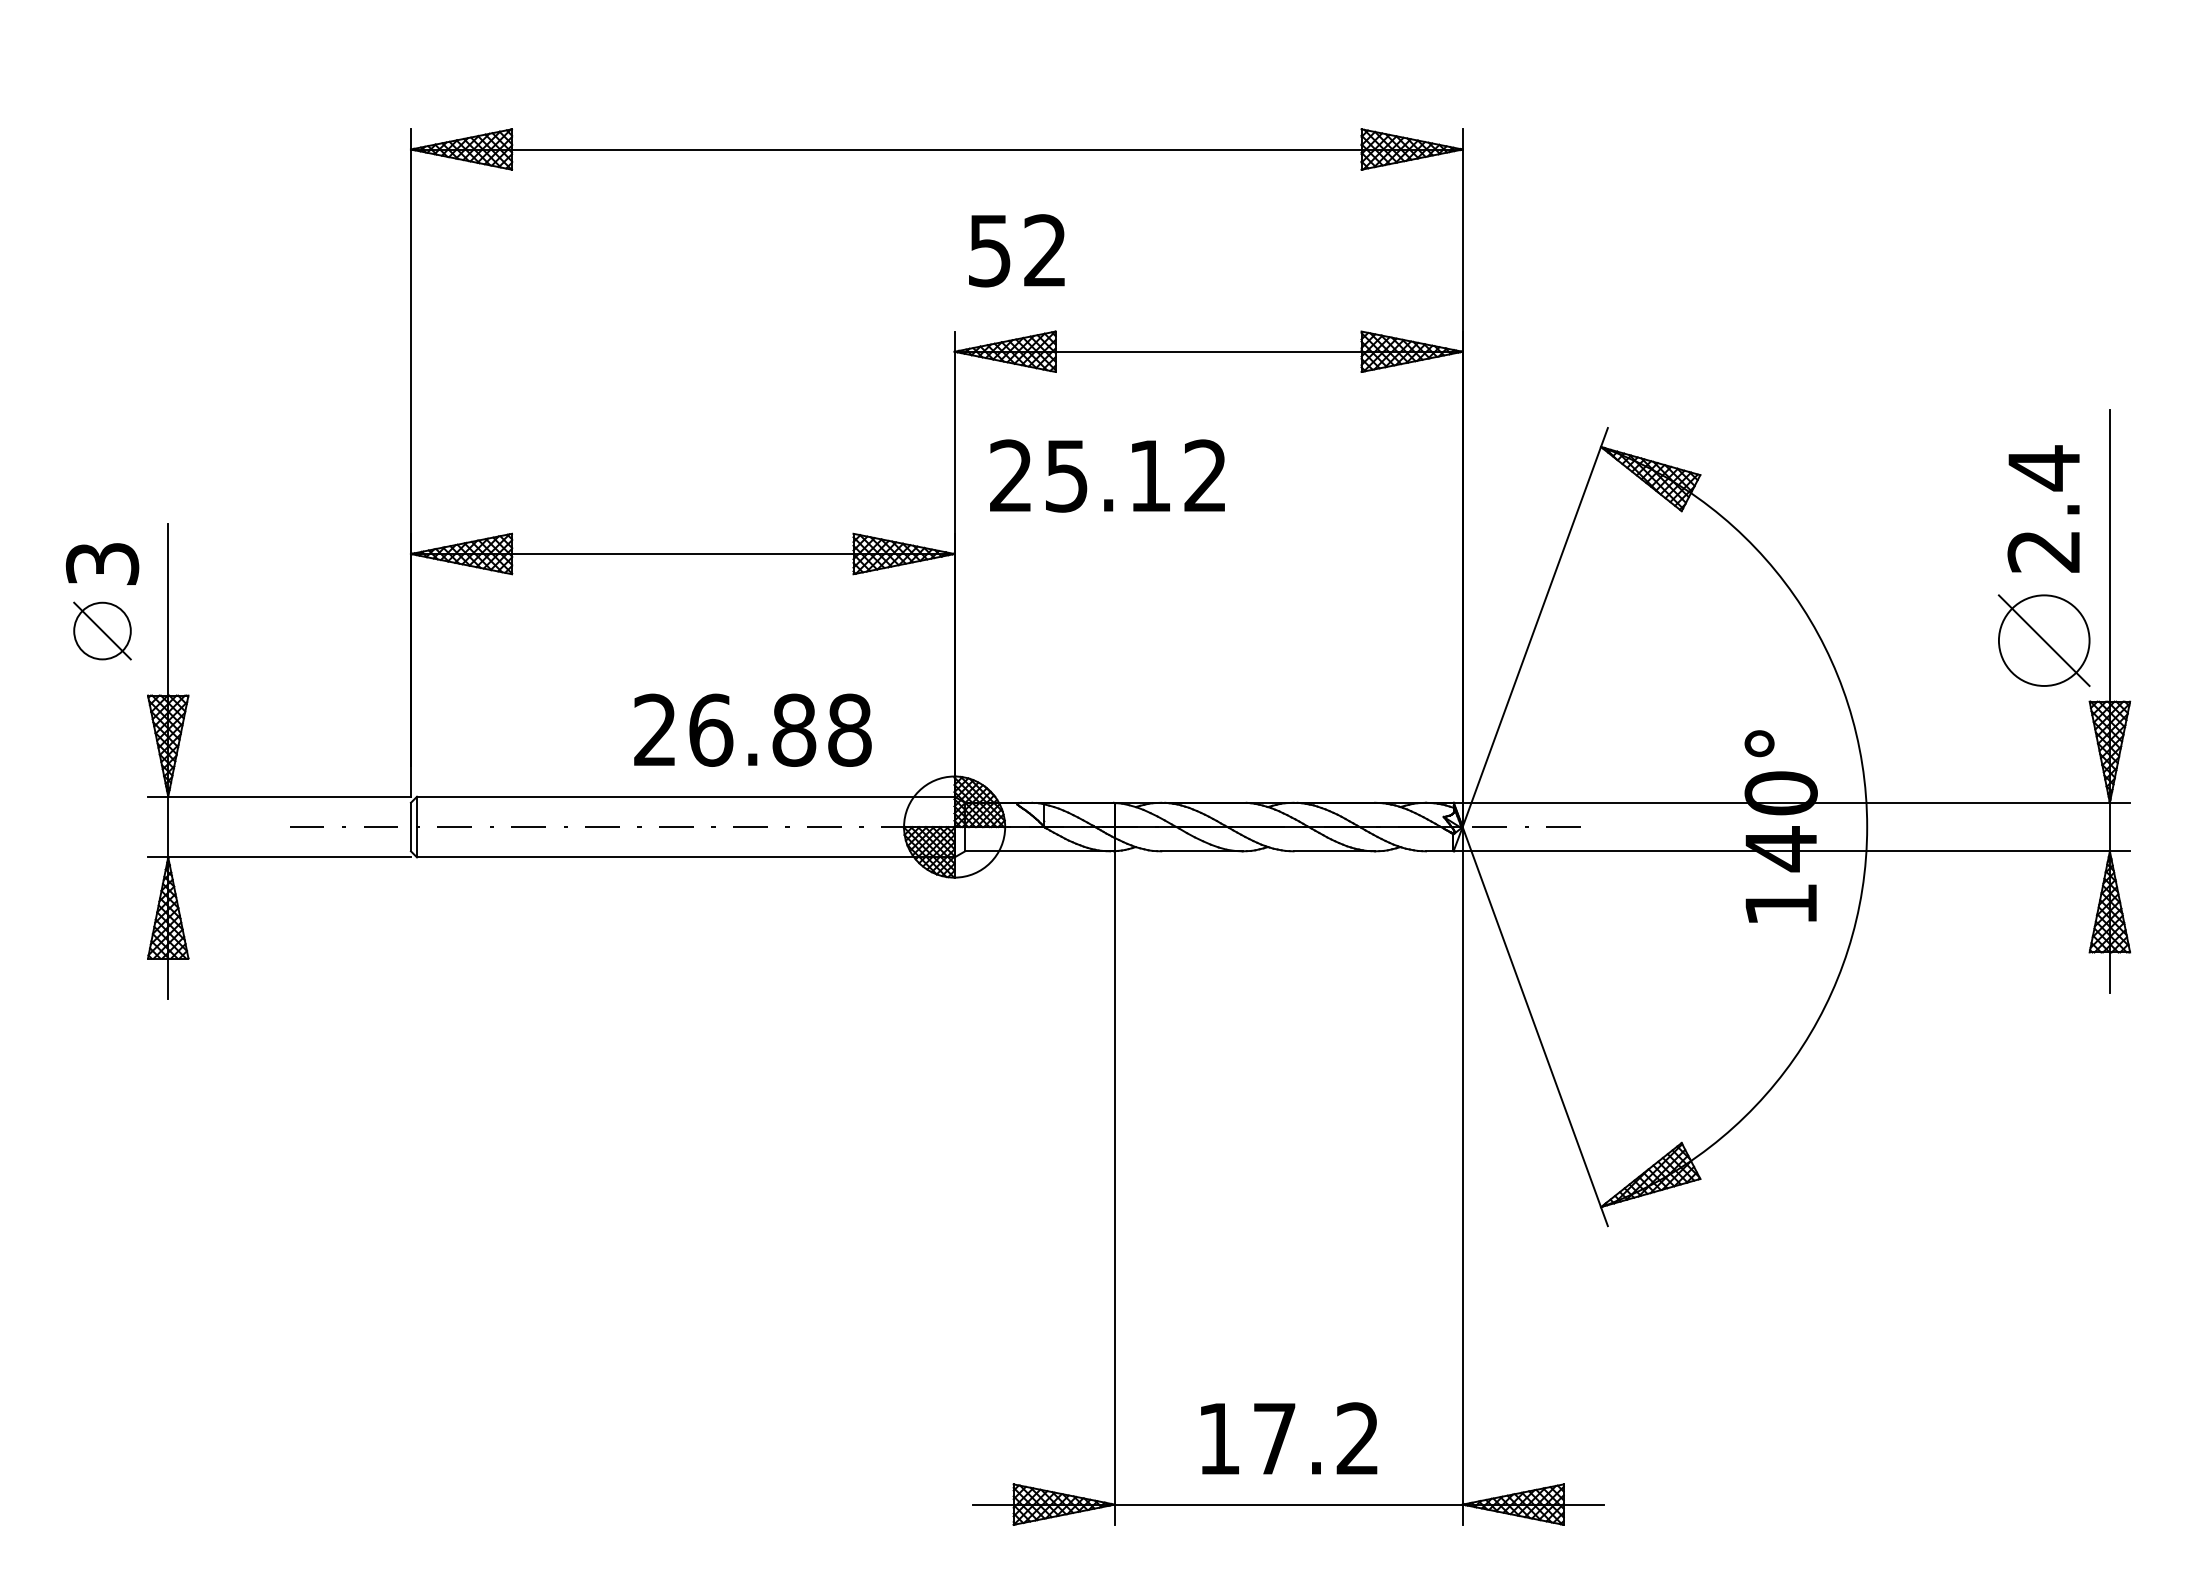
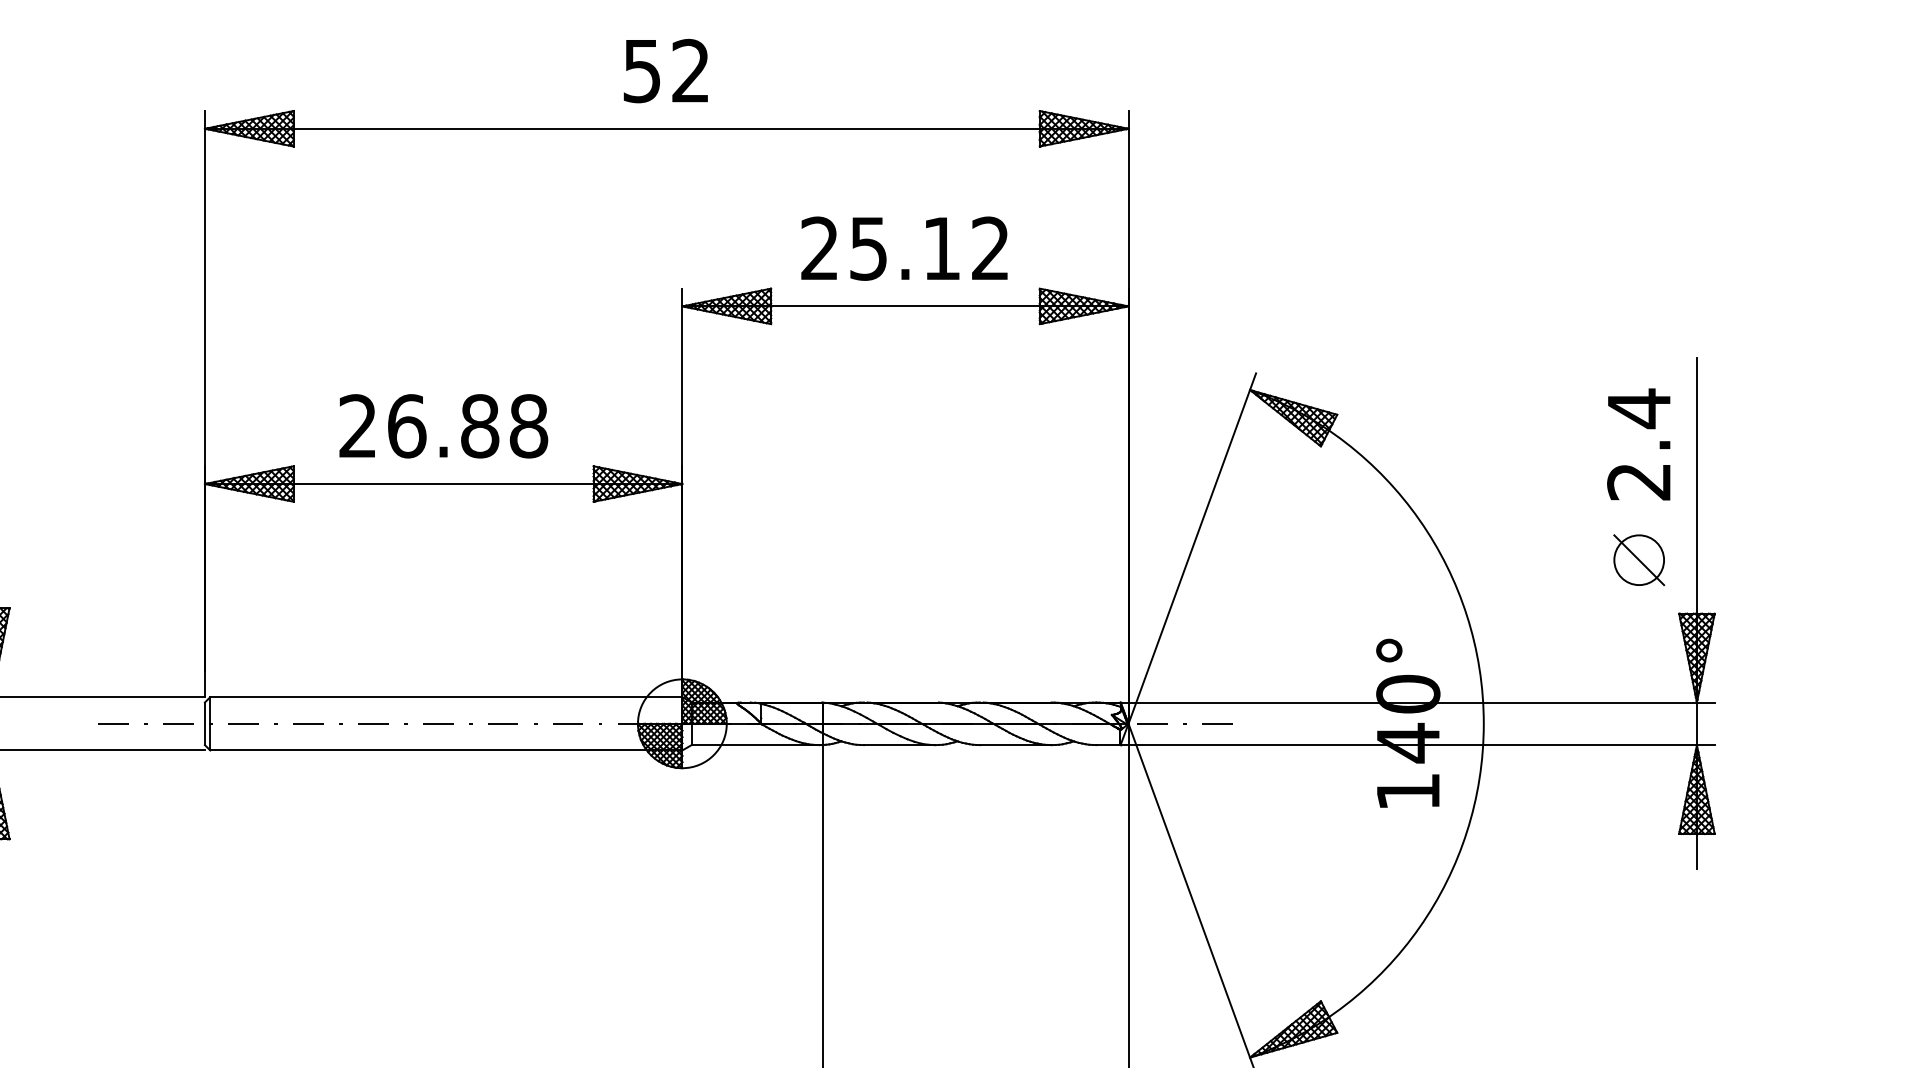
text: (1016, 250) -> (665, 70), moved
text: (1107, 475) -> (904, 248), moved
part: (2043, 640) -> (1638, 559), size x0.62
text: (752, 729) -> (443, 425), moved

